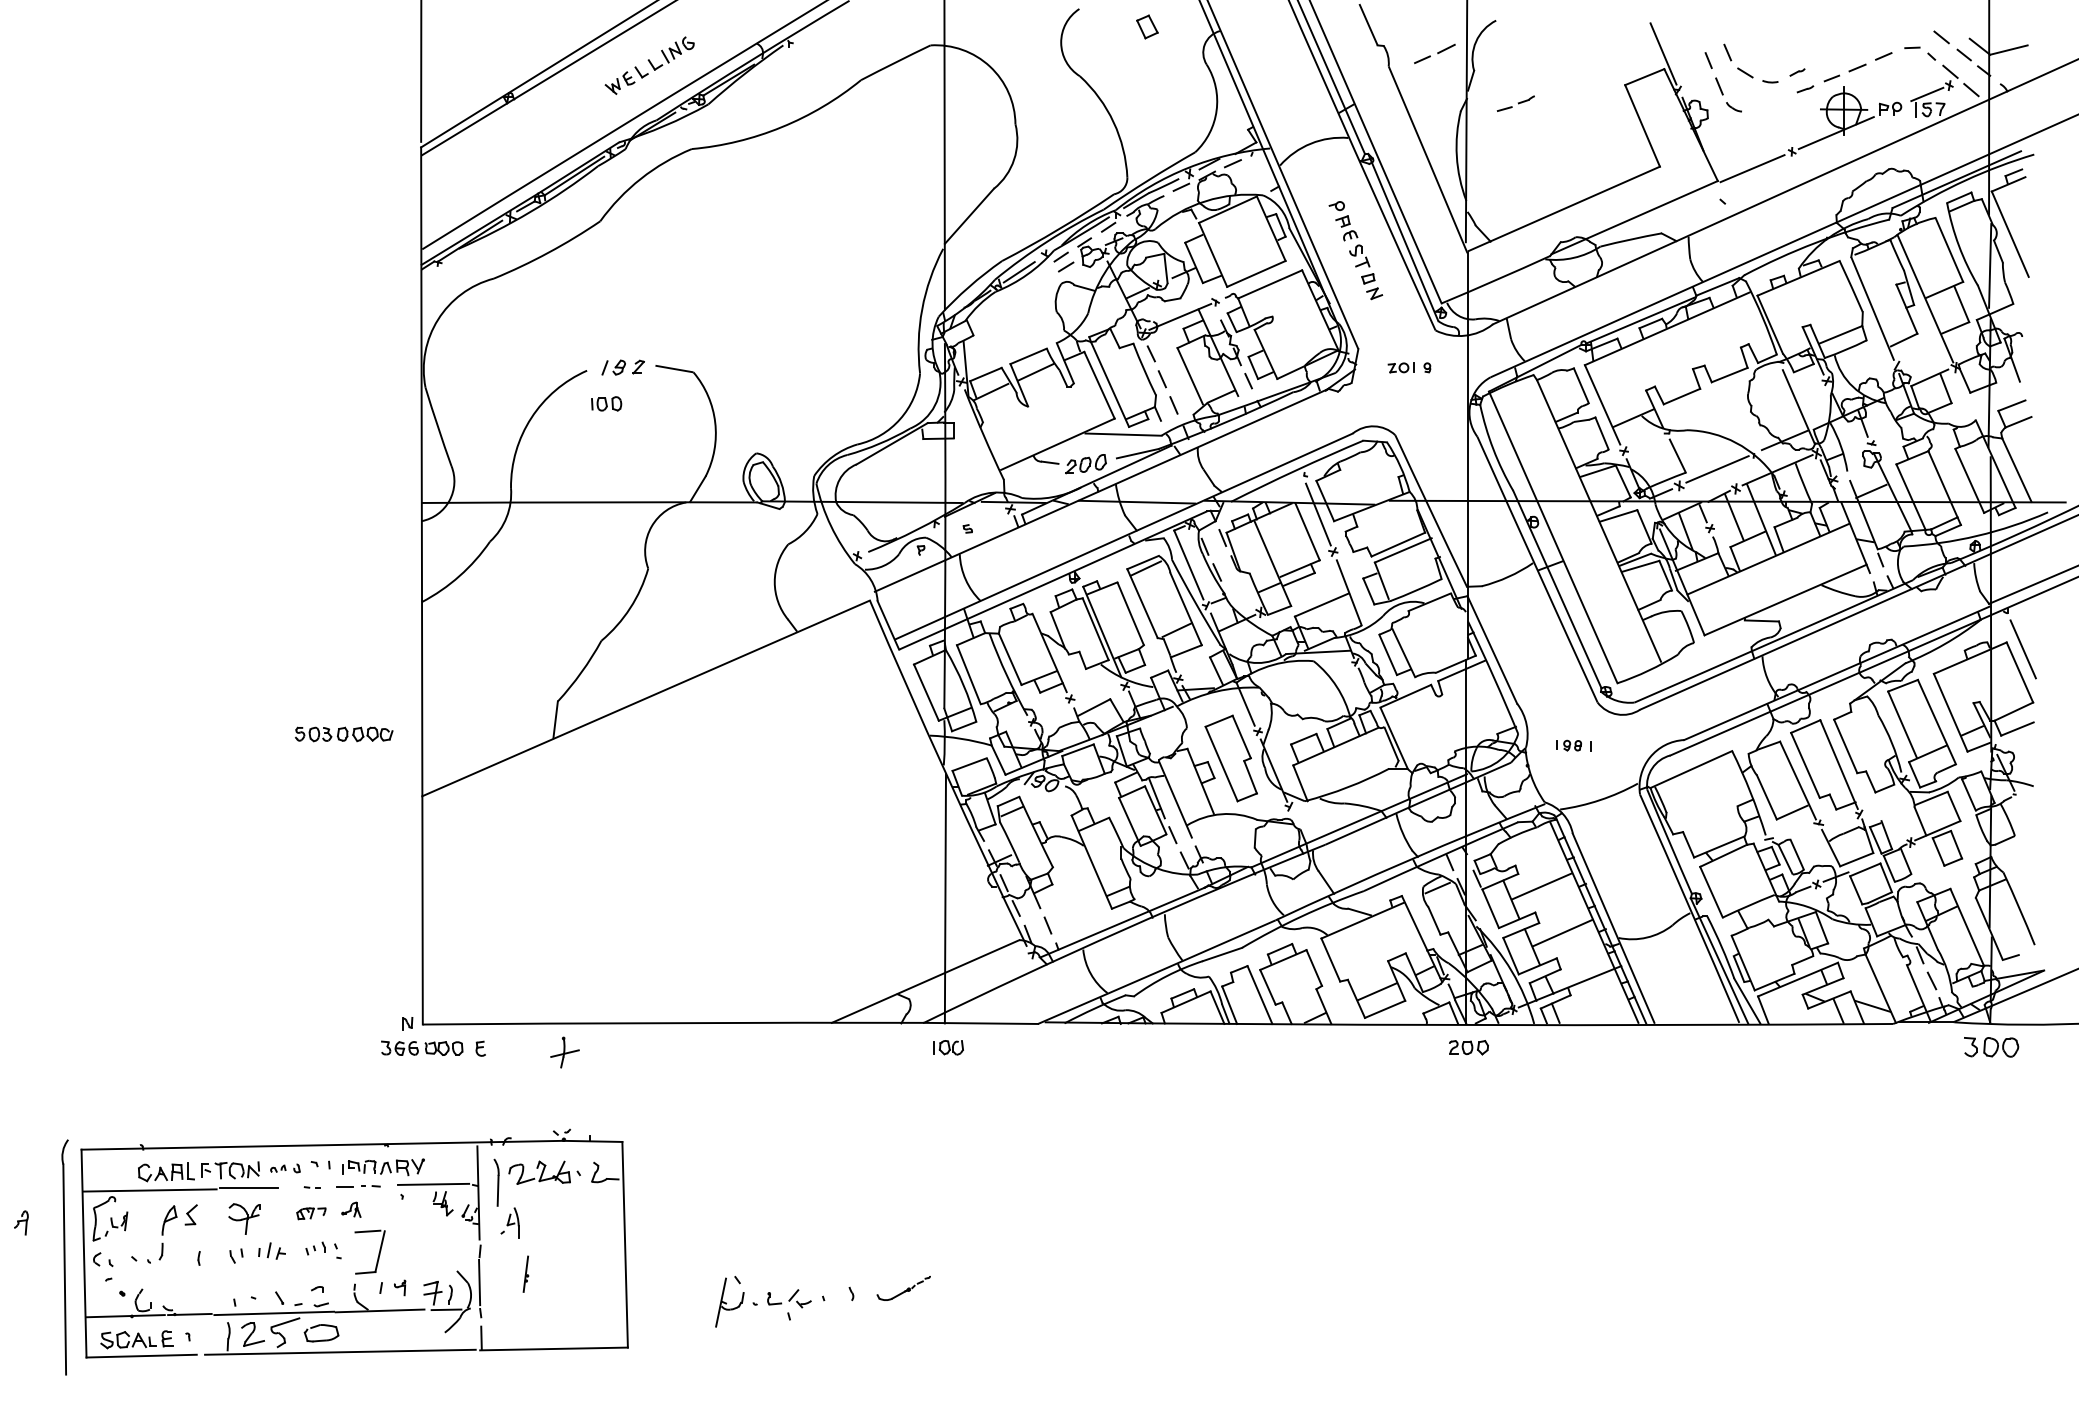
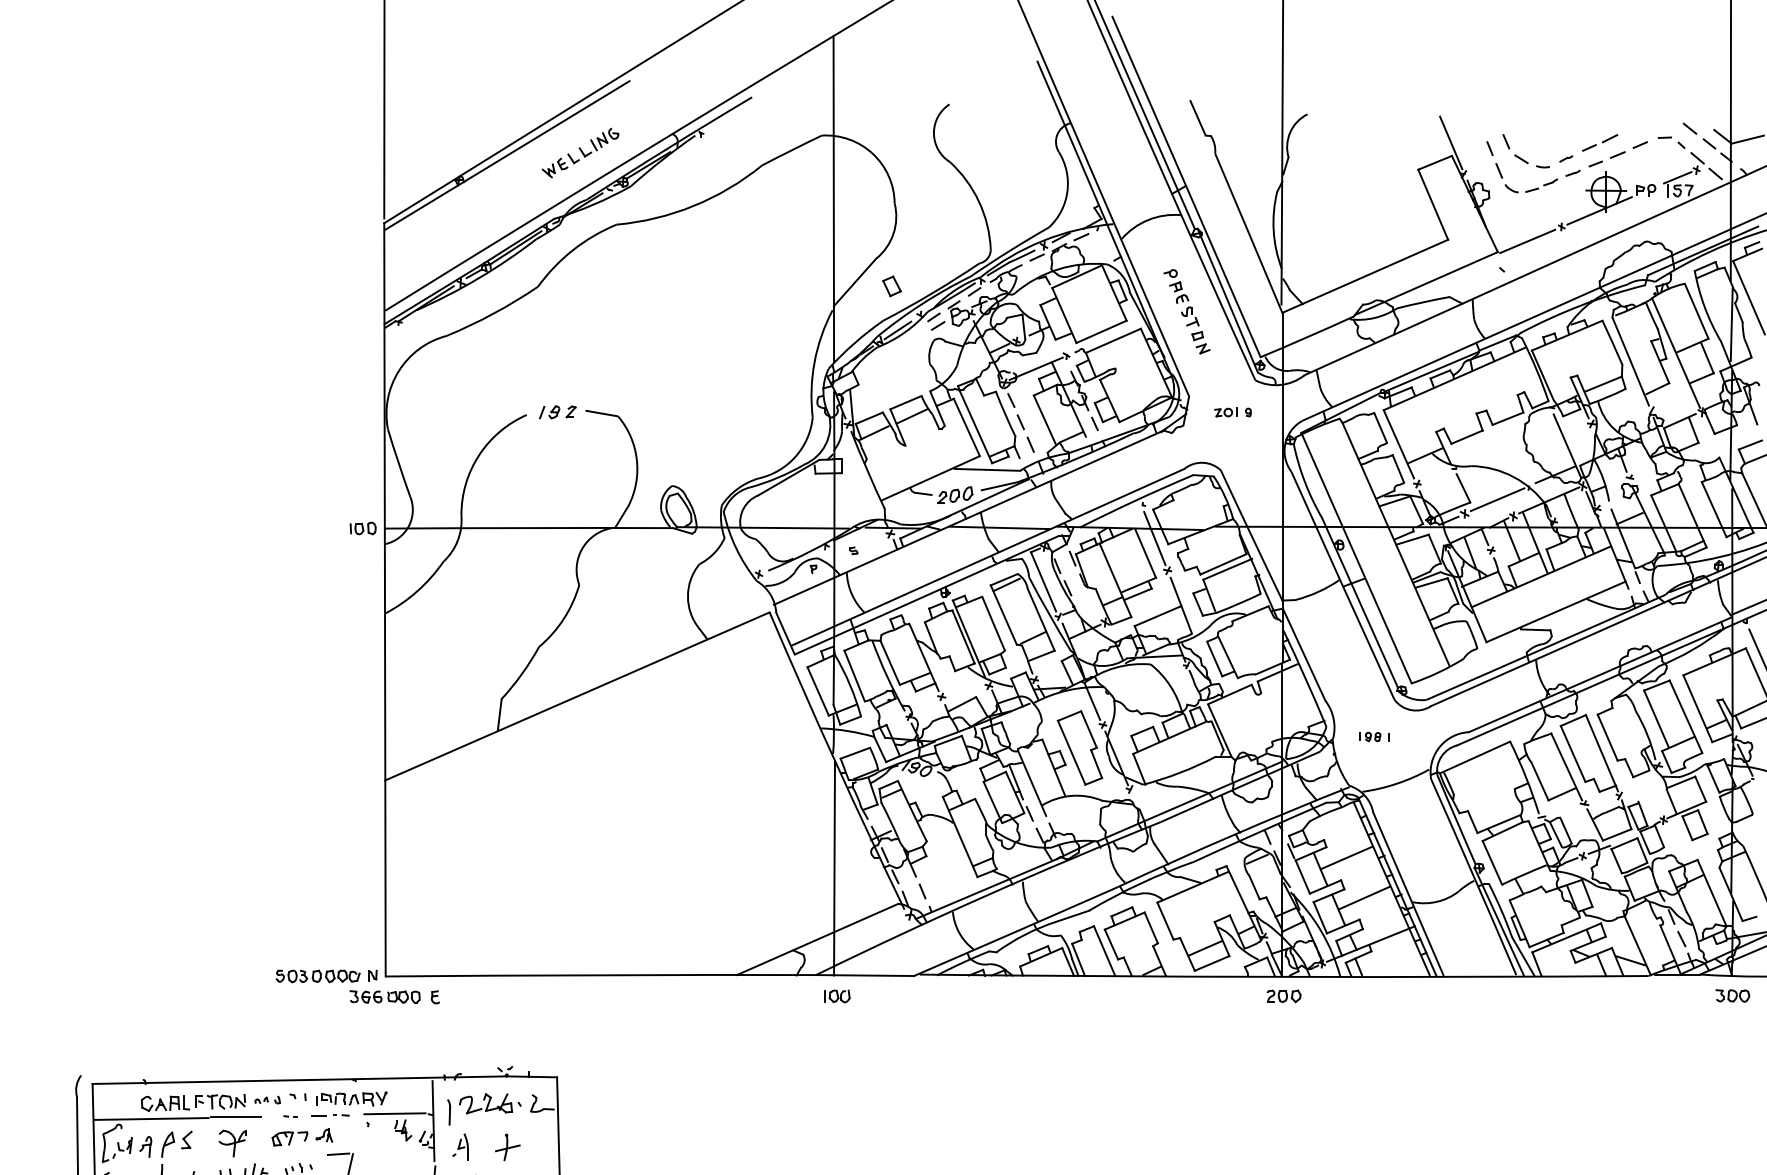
part: (1147, 26) -> (892, 285), moved
part: (1434, 53) -> (1599, 142), moved
part: (1515, 103) -> (1541, 185), moved
part: (606, 403) -> (363, 528), moved
part: (344, 734) -> (318, 976), moved
part: (1991, 1046) -> (1732, 995), size x0.71
part: (564, 1052) -> (507, 1147), moved
part: (496, 1182) -> (448, 1112), size x0.62
part: (311, 1213) -> (290, 1138), size x1.43
part: (21, 1222) -> (145, 1146), moved

